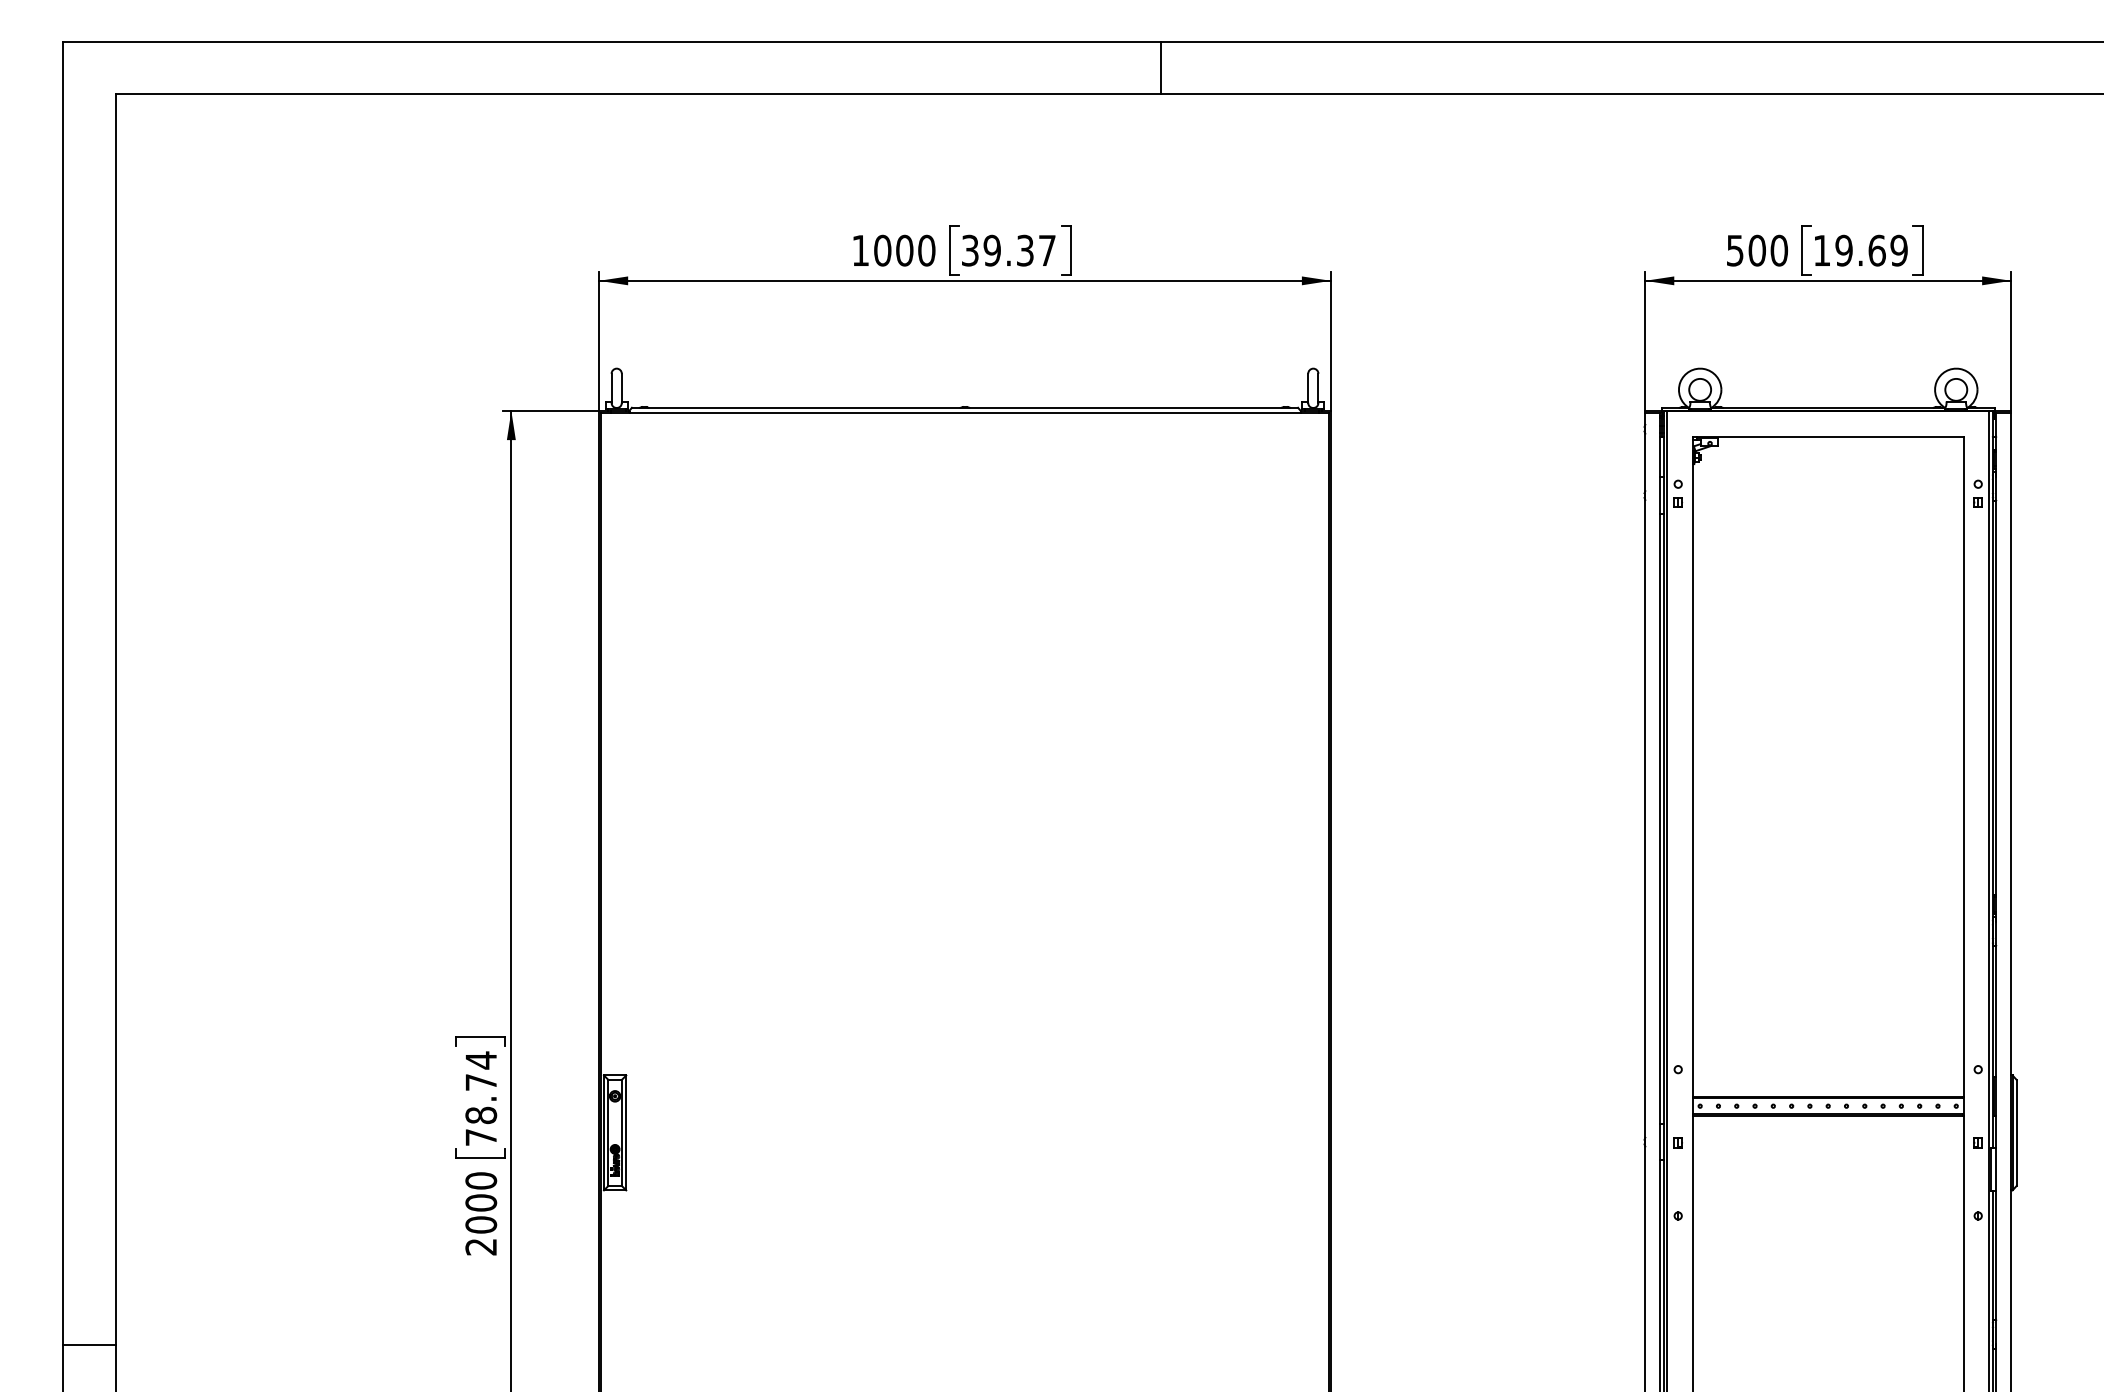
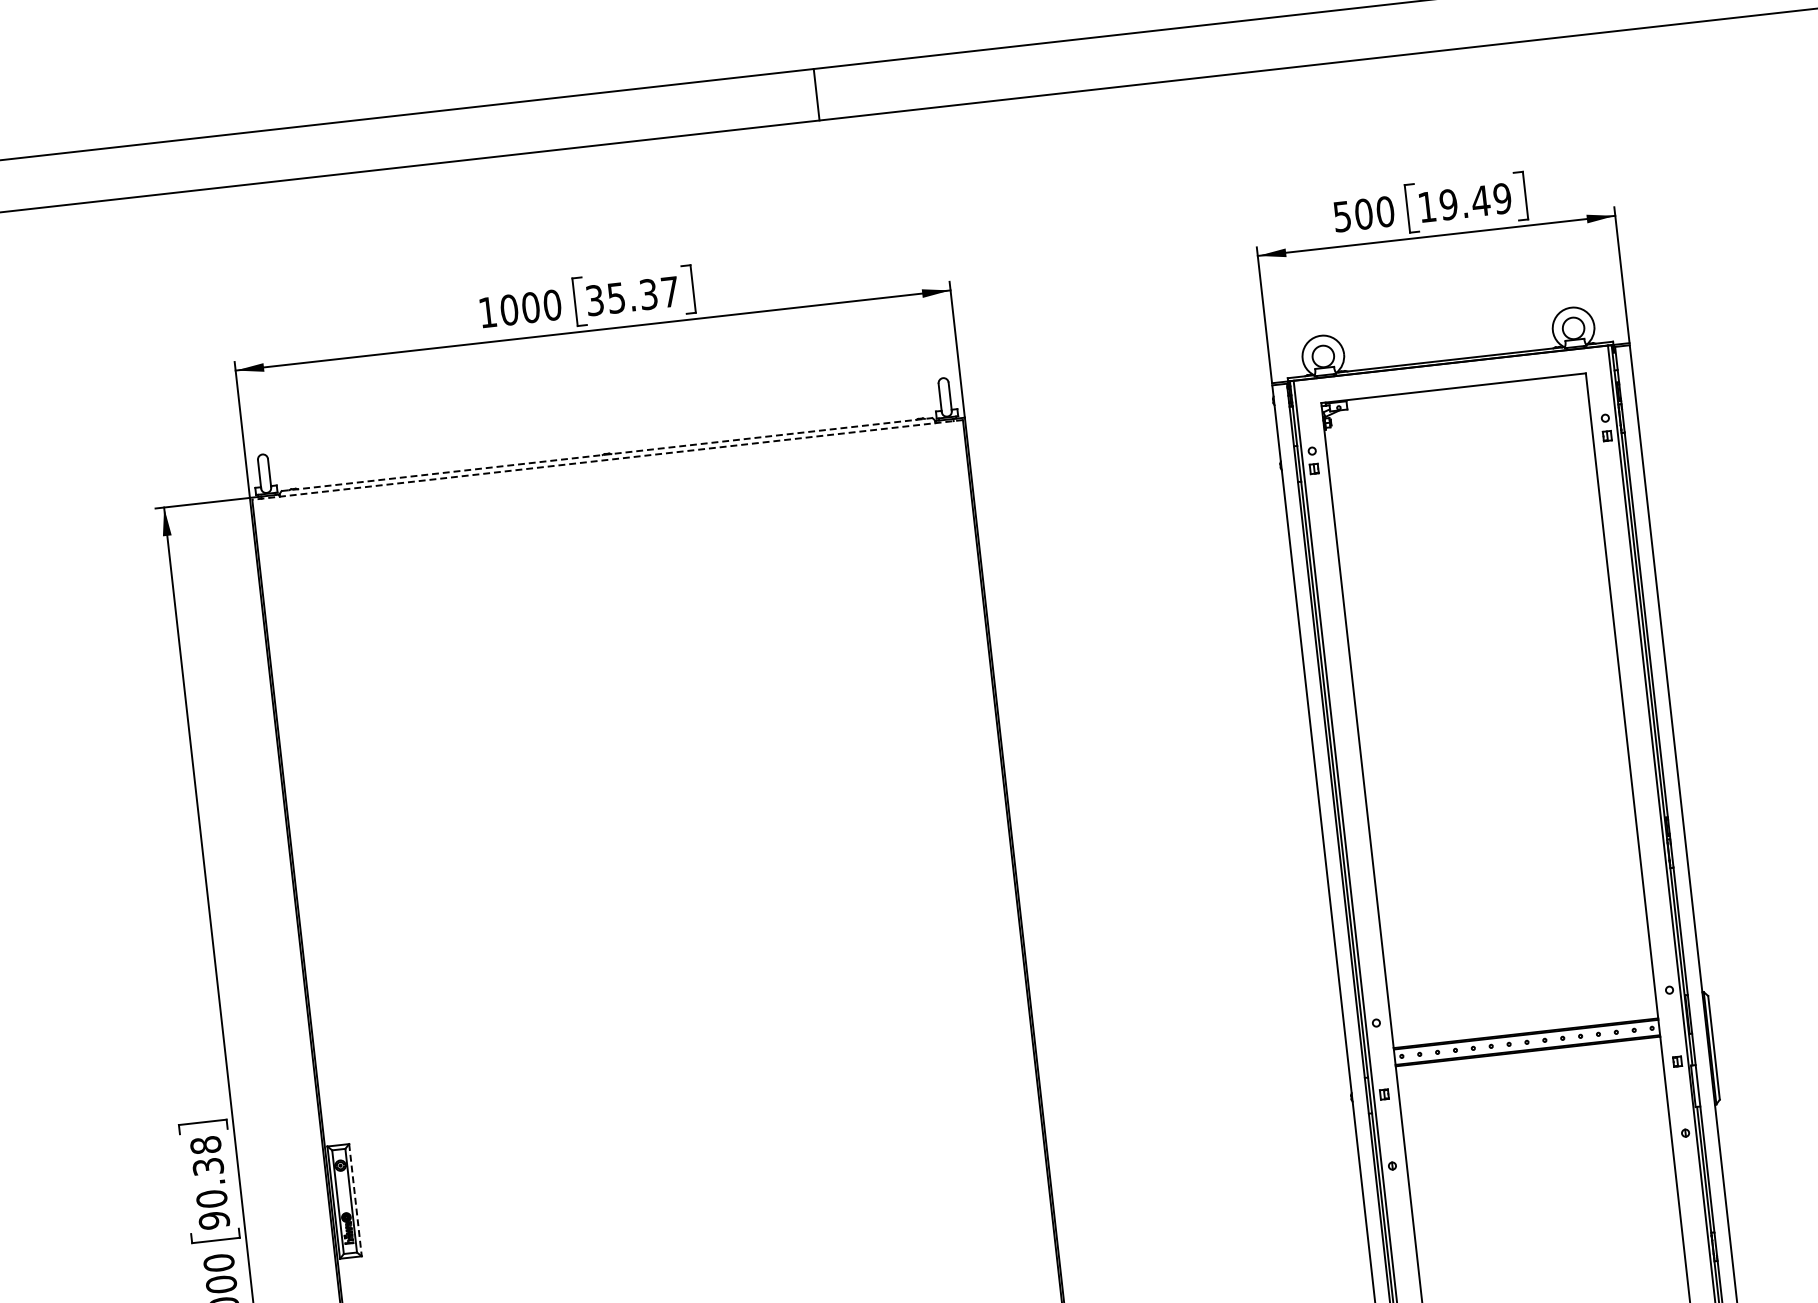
line: (1160, 67) -> (816, 94), moved
text: (991, 250) -> (615, 297), 39.37 -> 35.37
text: (1877, 250) -> (1481, 200), 19.69 -> 19.49
line: (965, 407) -> (607, 454), solid -> dashed
line: (965, 413) -> (608, 460), solid -> dashed
text: (481, 1098) -> (210, 1182), 78.74 -> 90.38
line: (626, 1133) -> (355, 1200), solid -> dashed

